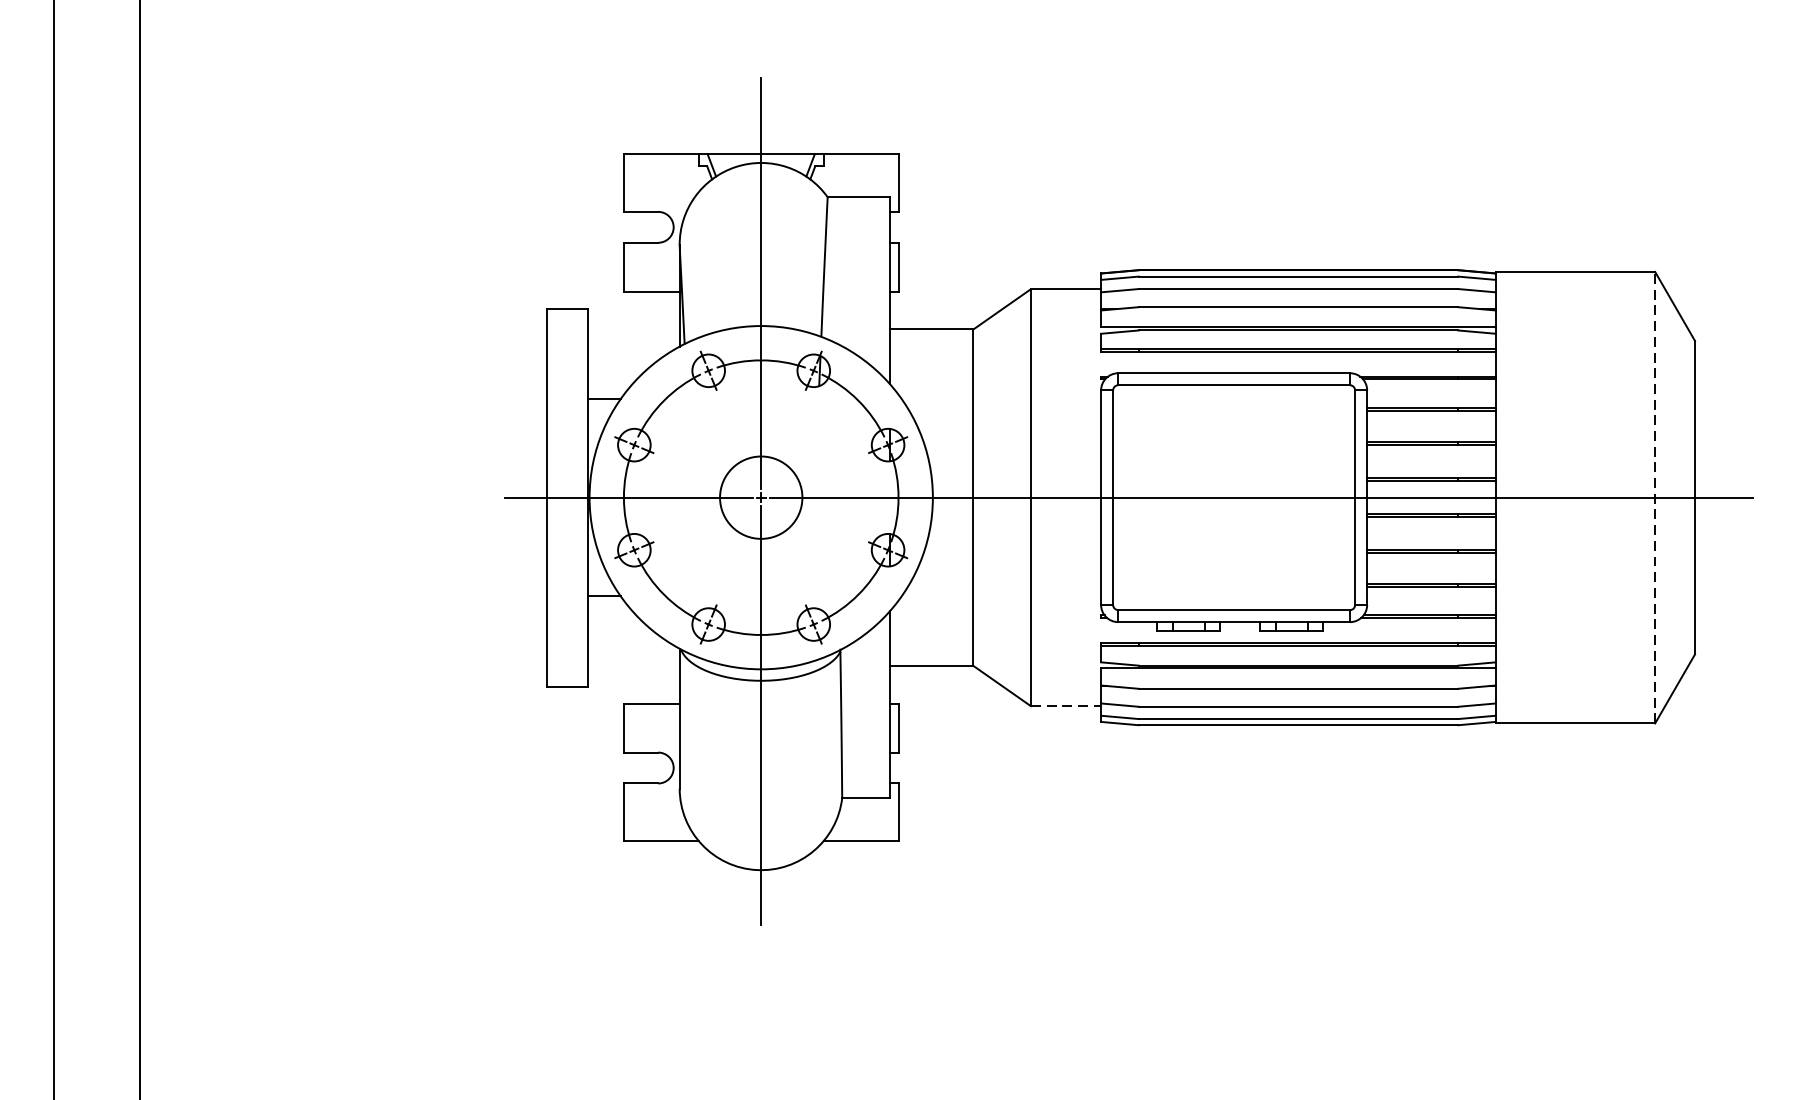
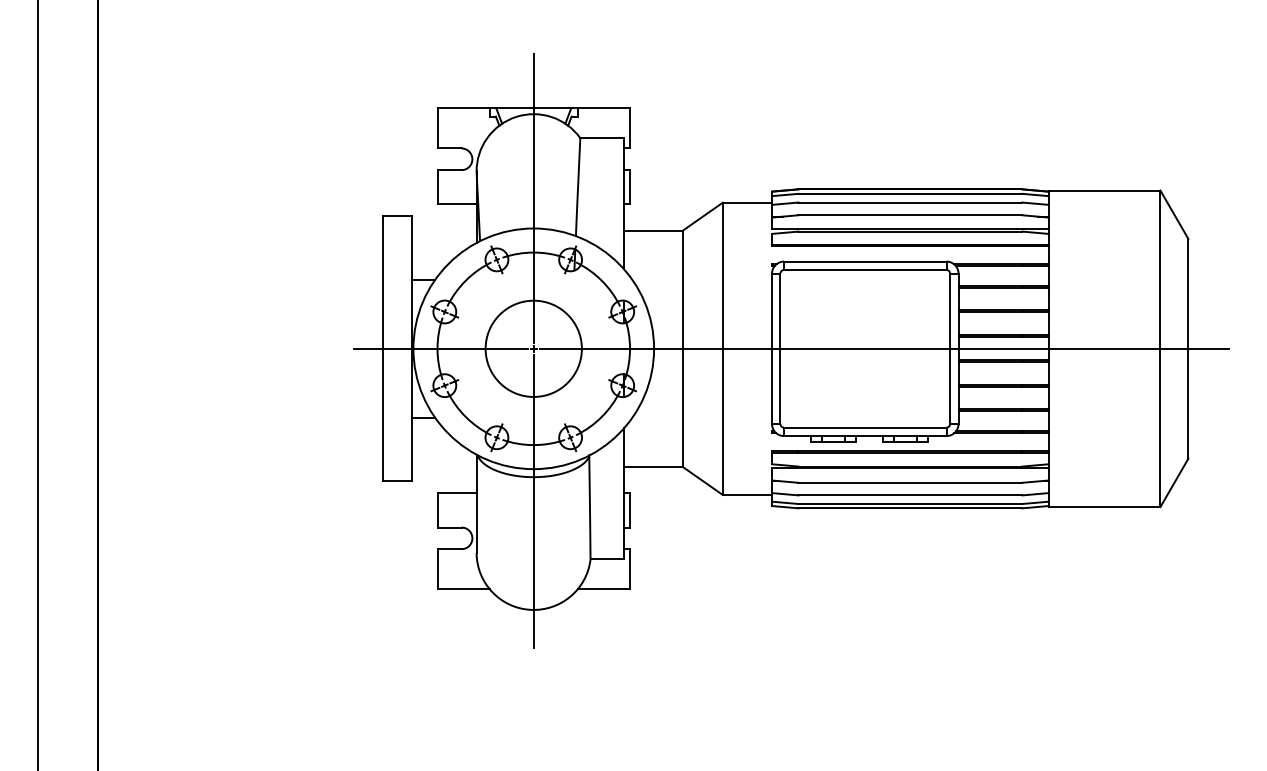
circle: (760, 497) -> (533, 348), size x1.67
line: (1655, 497) -> (1160, 348), dashed -> solid
line: (1066, 705) -> (747, 494), dashed -> solid

